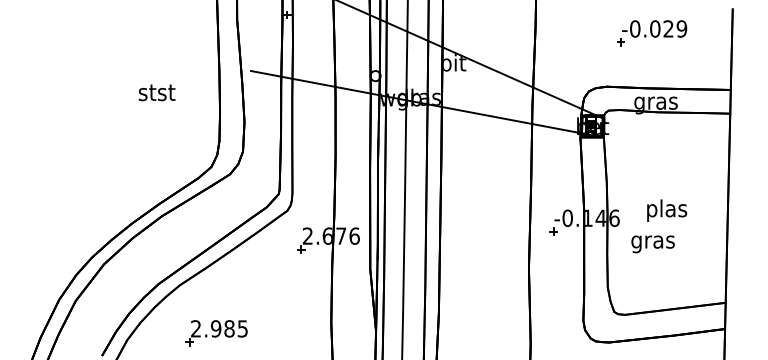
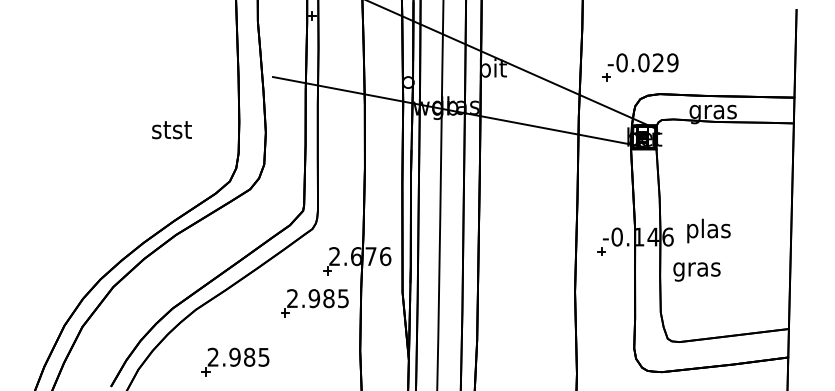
part: (652, 33) -> (640, 67), moved
text: (156, 92) -> (171, 129), moved
text: (667, 210) -> (709, 230), moved
text: (652, 244) -> (696, 272), moved
part: (289, 279) -> (314, 303), added

